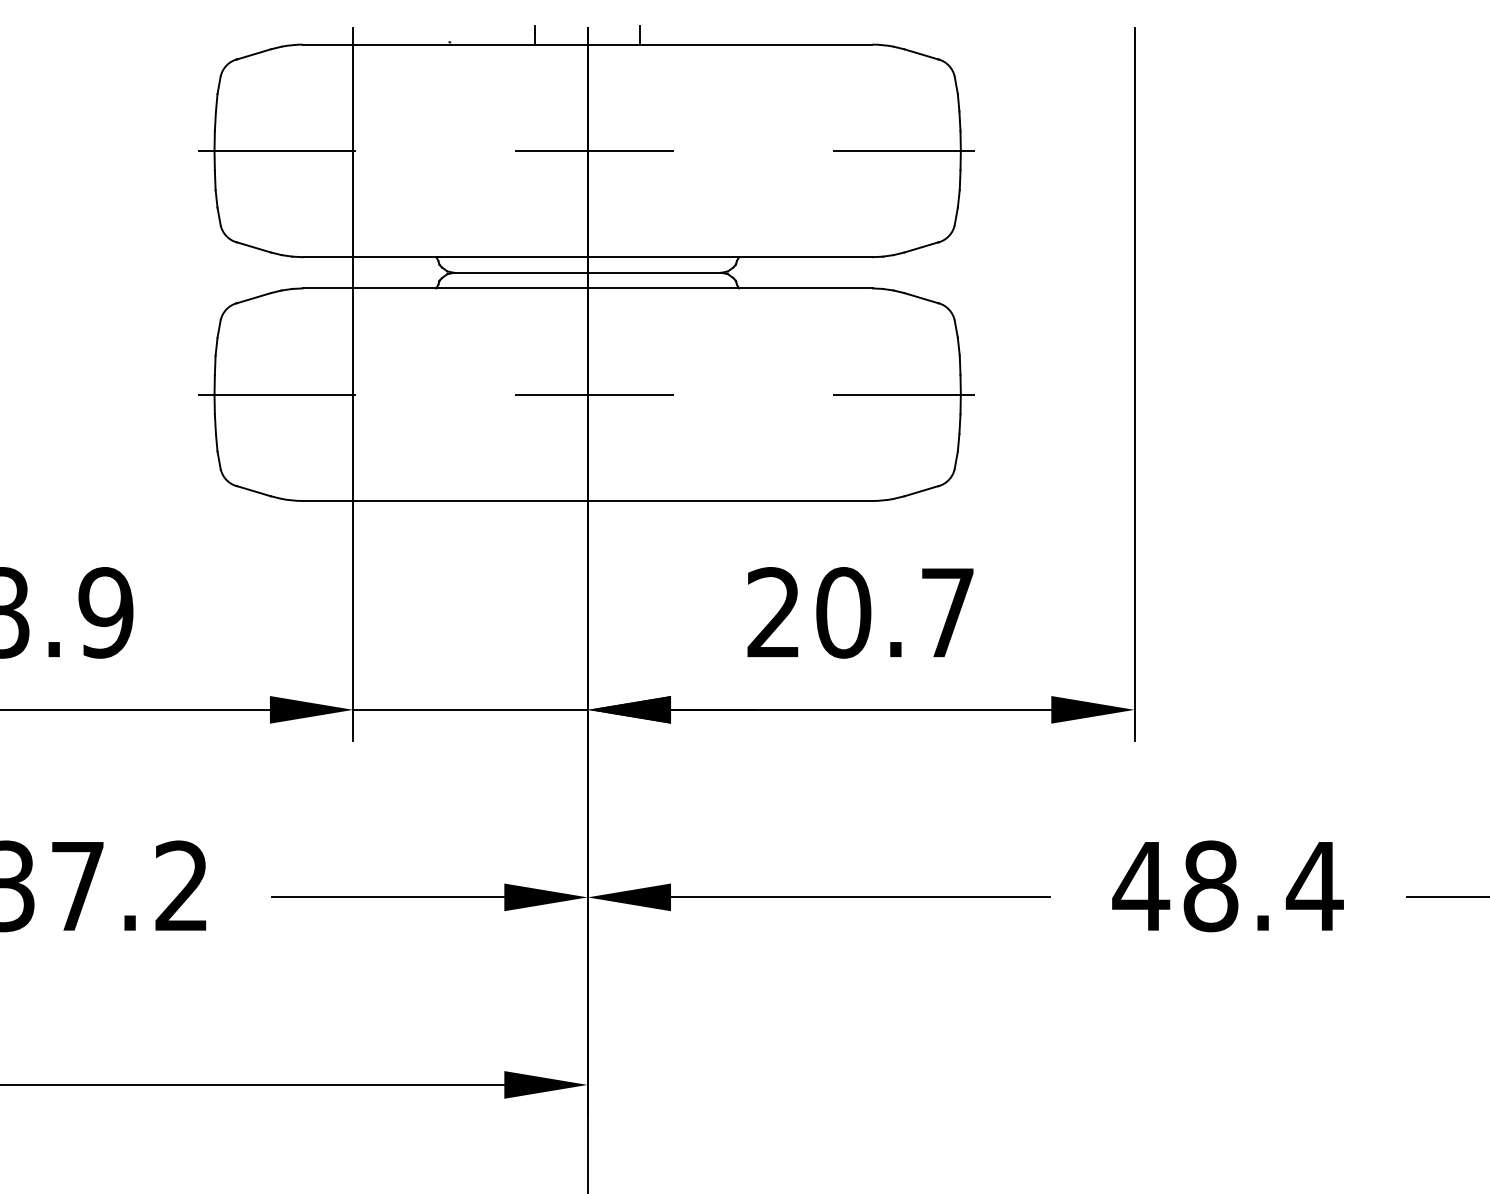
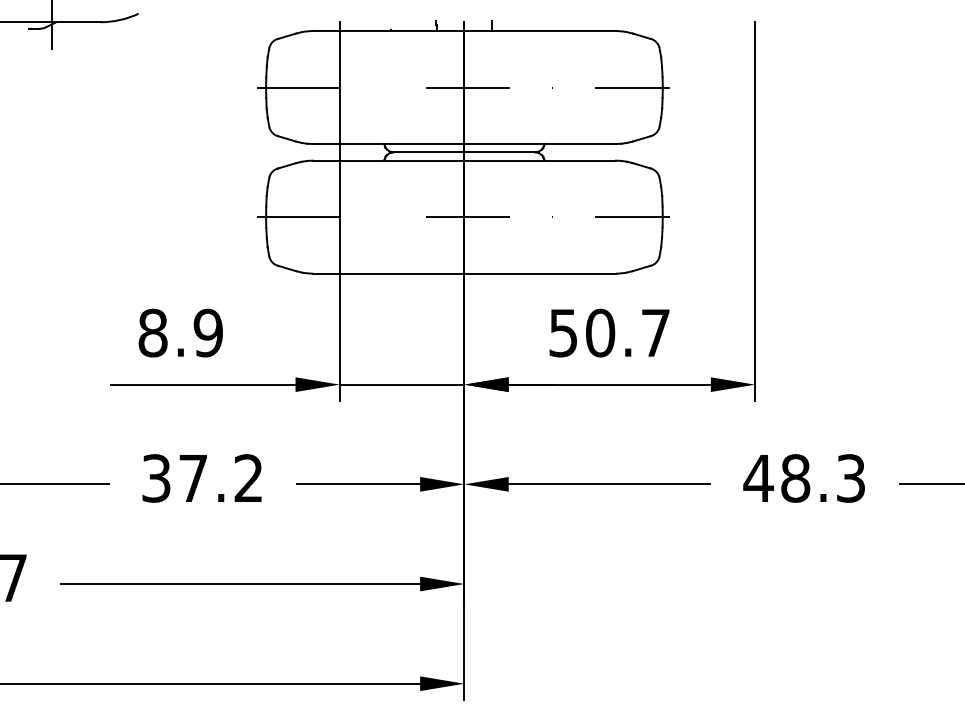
text: (772, 611) -> (562, 332), 20.7 -> 50.7
text: (1313, 886) -> (850, 478), 48.4 -> 48.3

